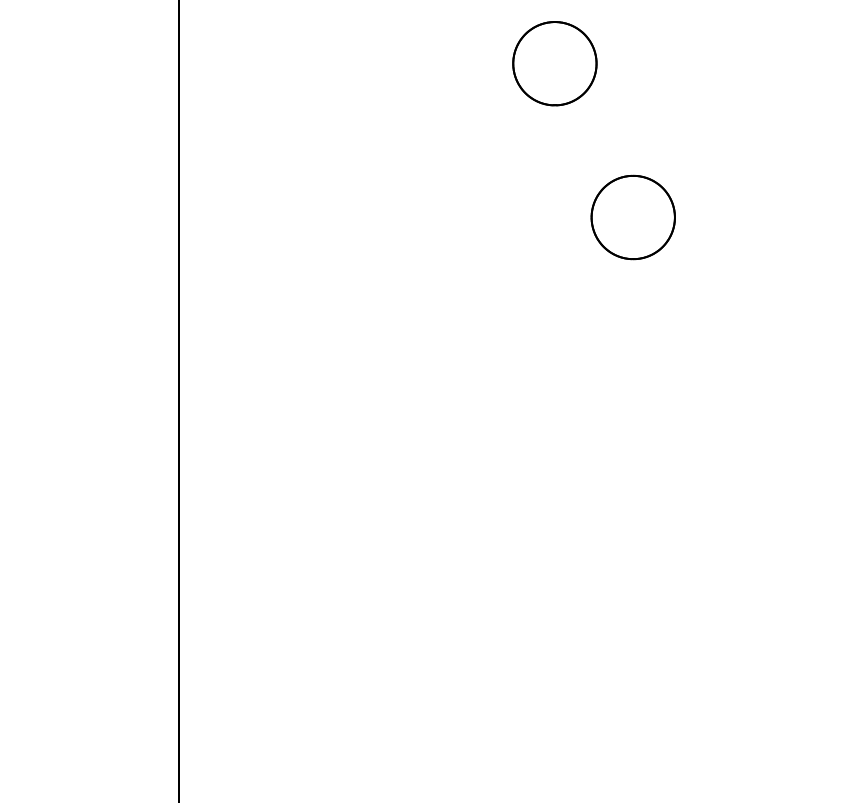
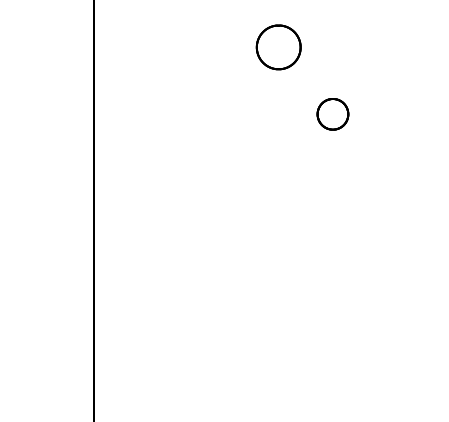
part: (554, 63) -> (278, 47), moved
part: (632, 217) -> (332, 114), size x0.7

